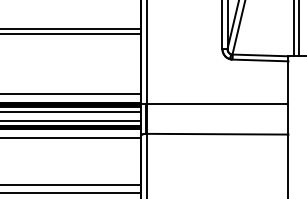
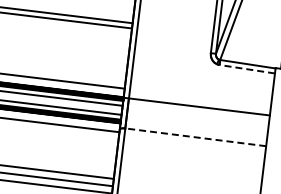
line: (259, 60) -> (246, 69), solid -> dashed
line: (217, 134) -> (195, 137), solid -> dashed

